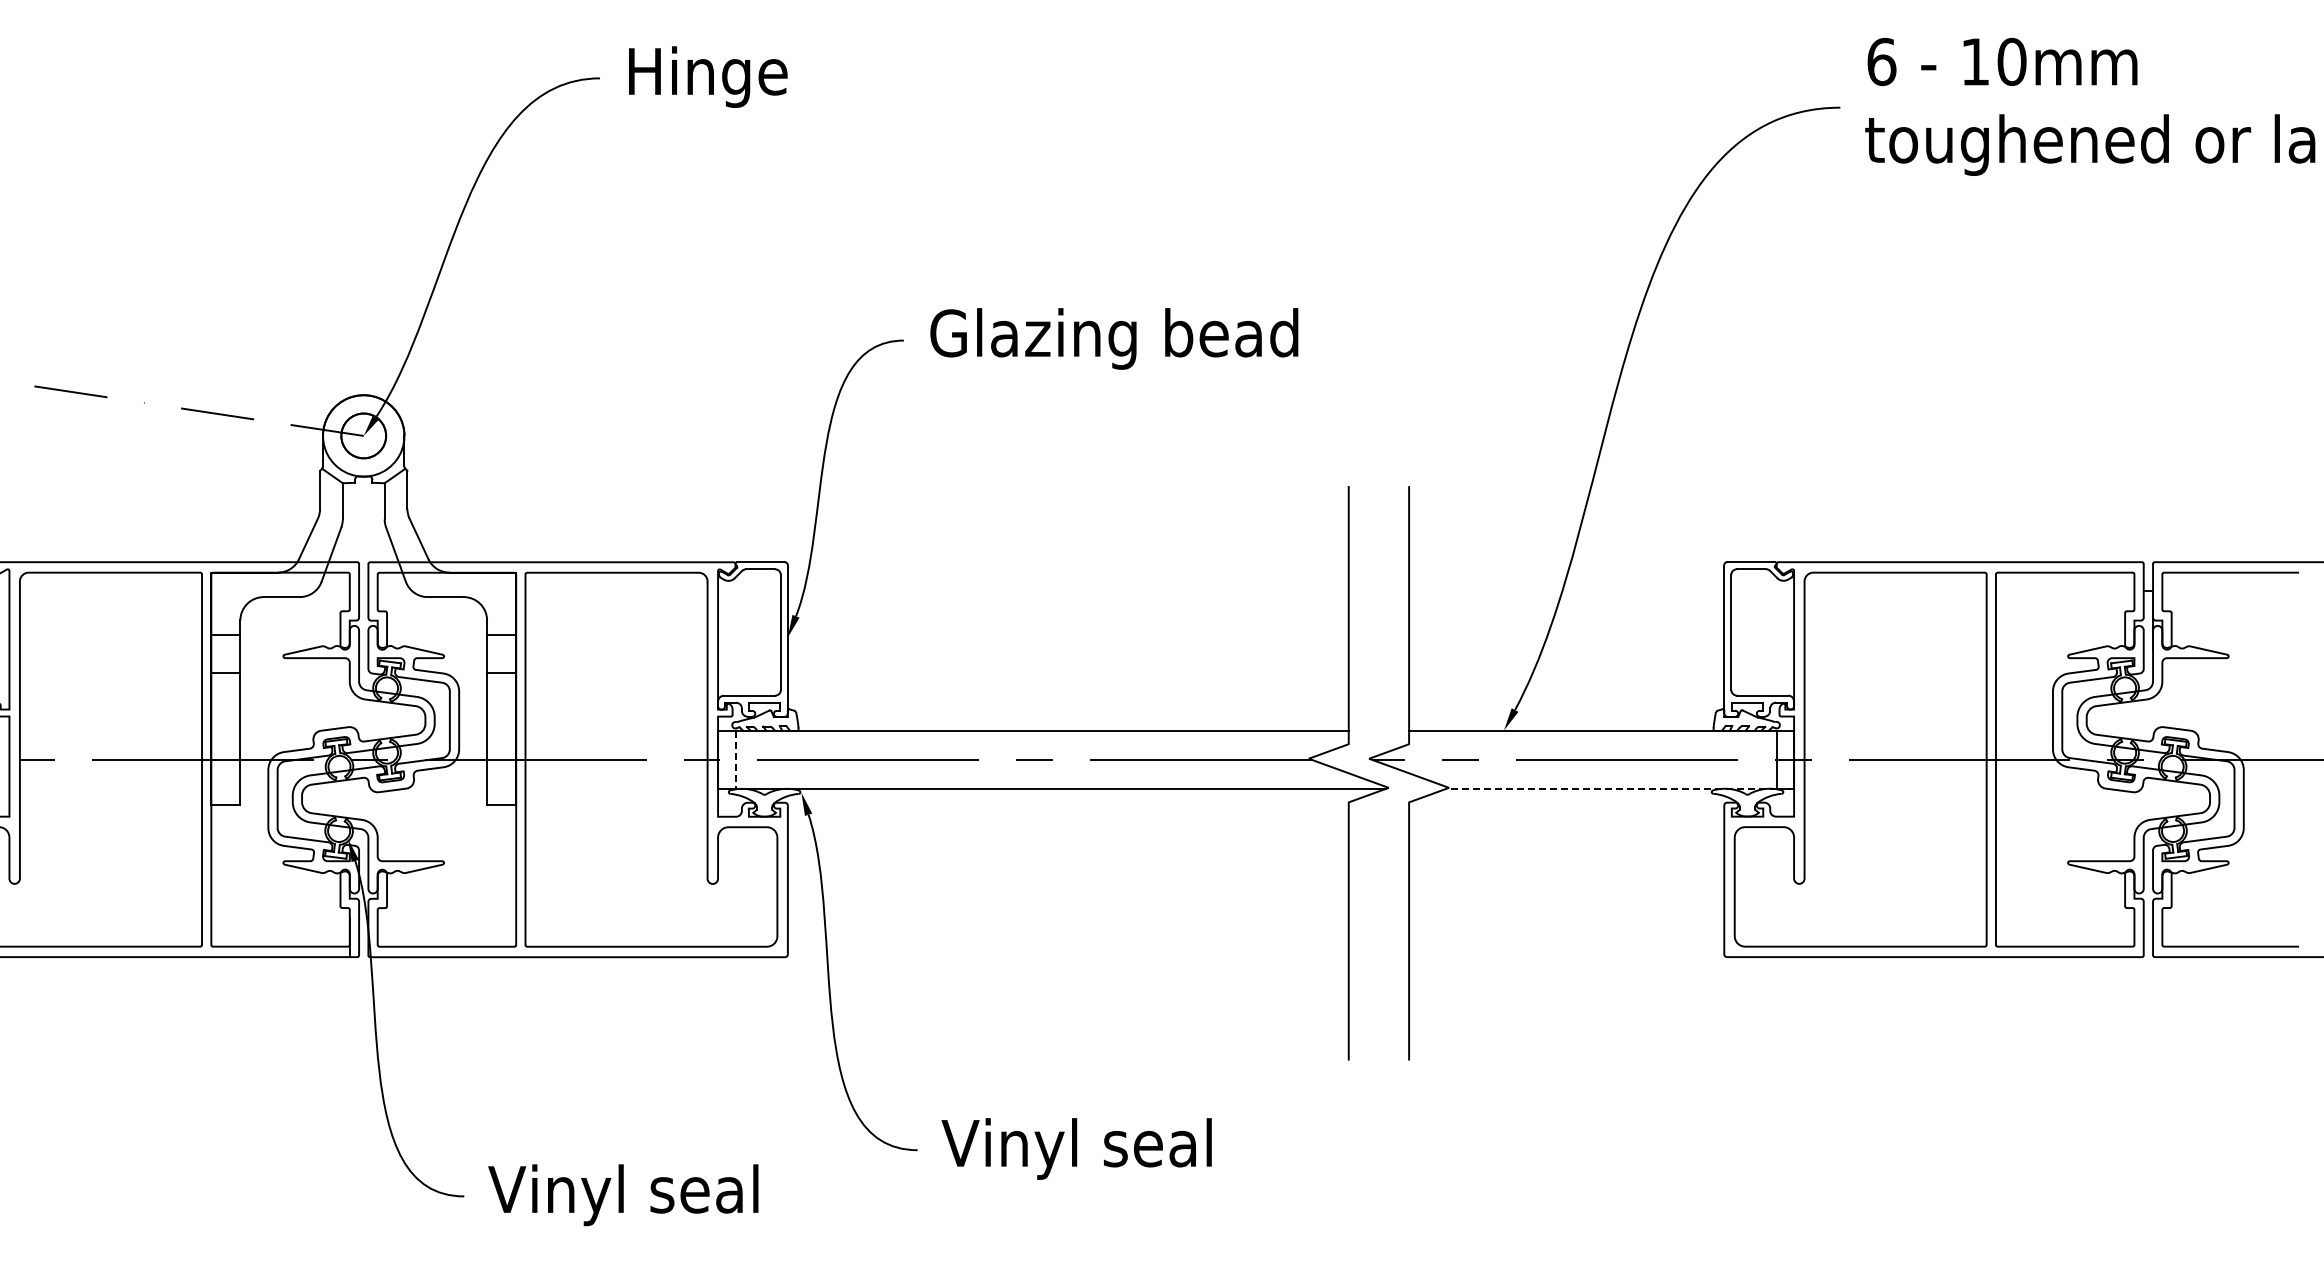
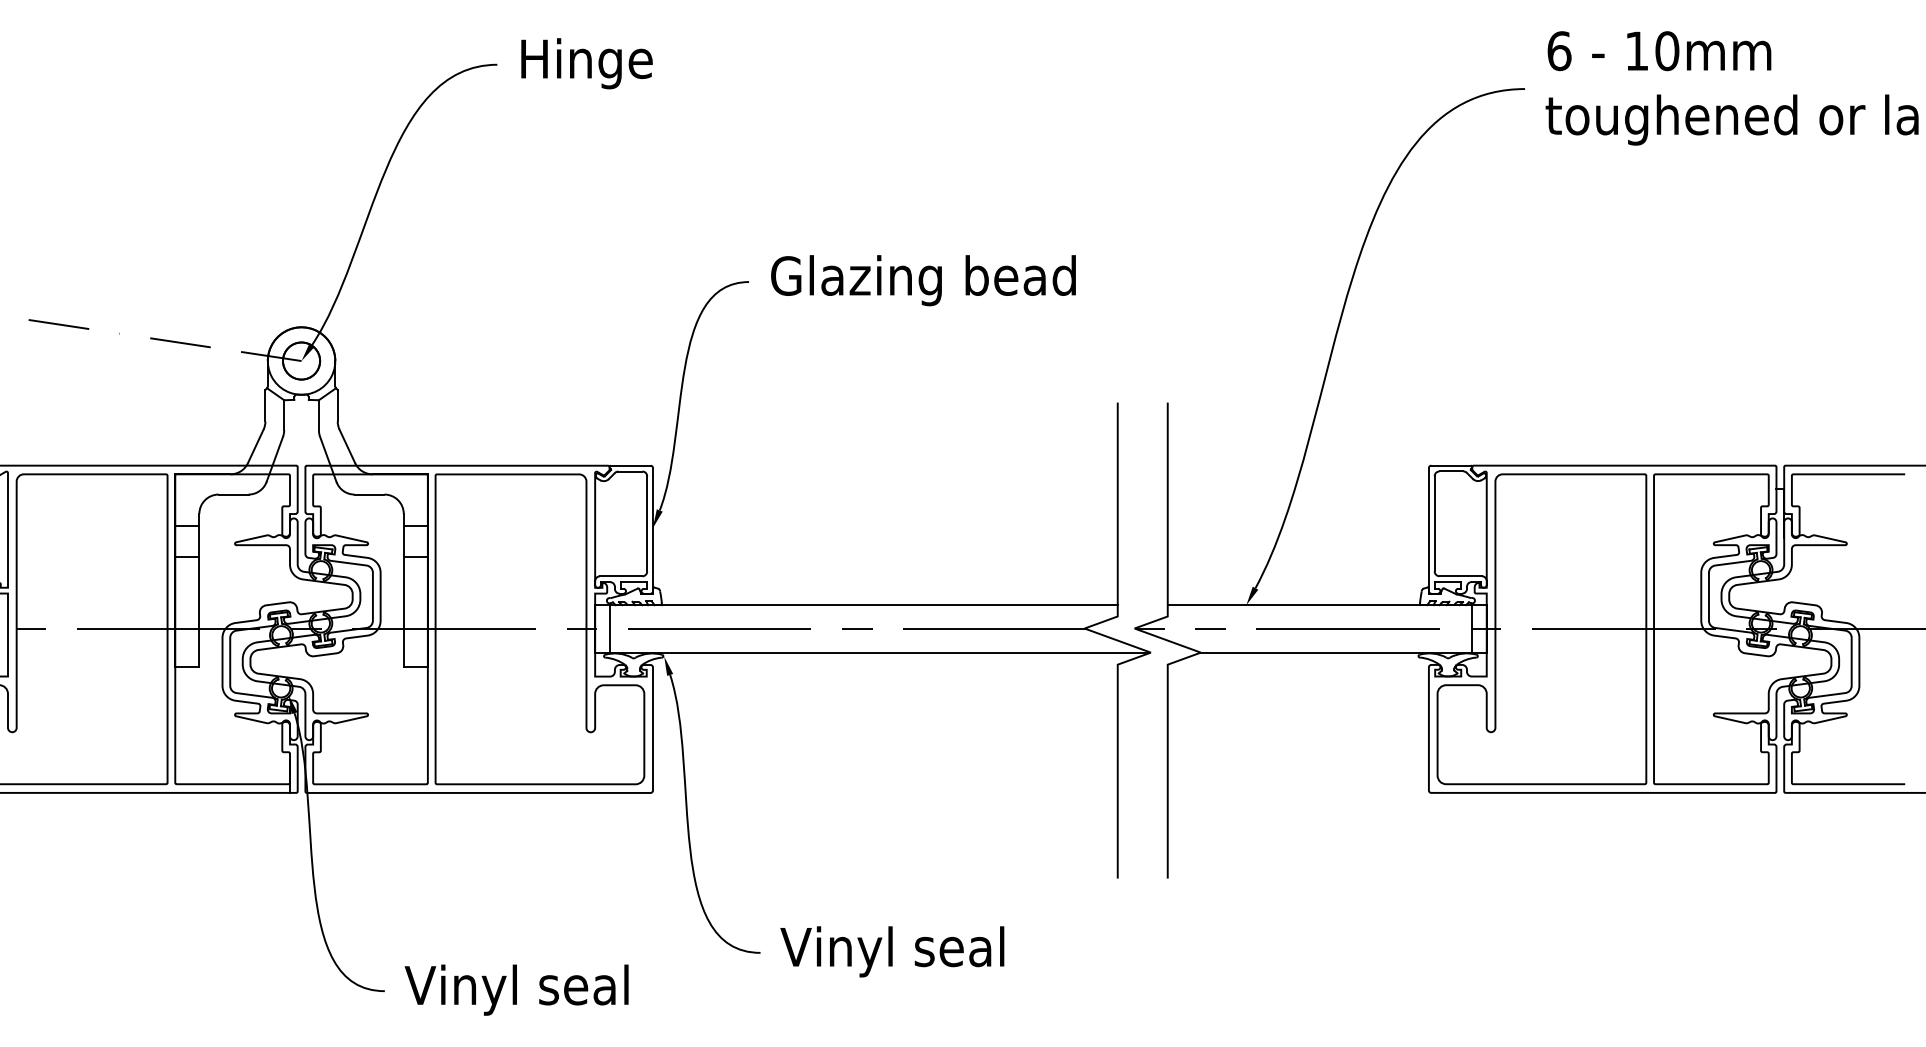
line: (735, 760) -> (609, 629), dashed -> solid
line: (1611, 788) -> (1335, 653), dashed -> solid

